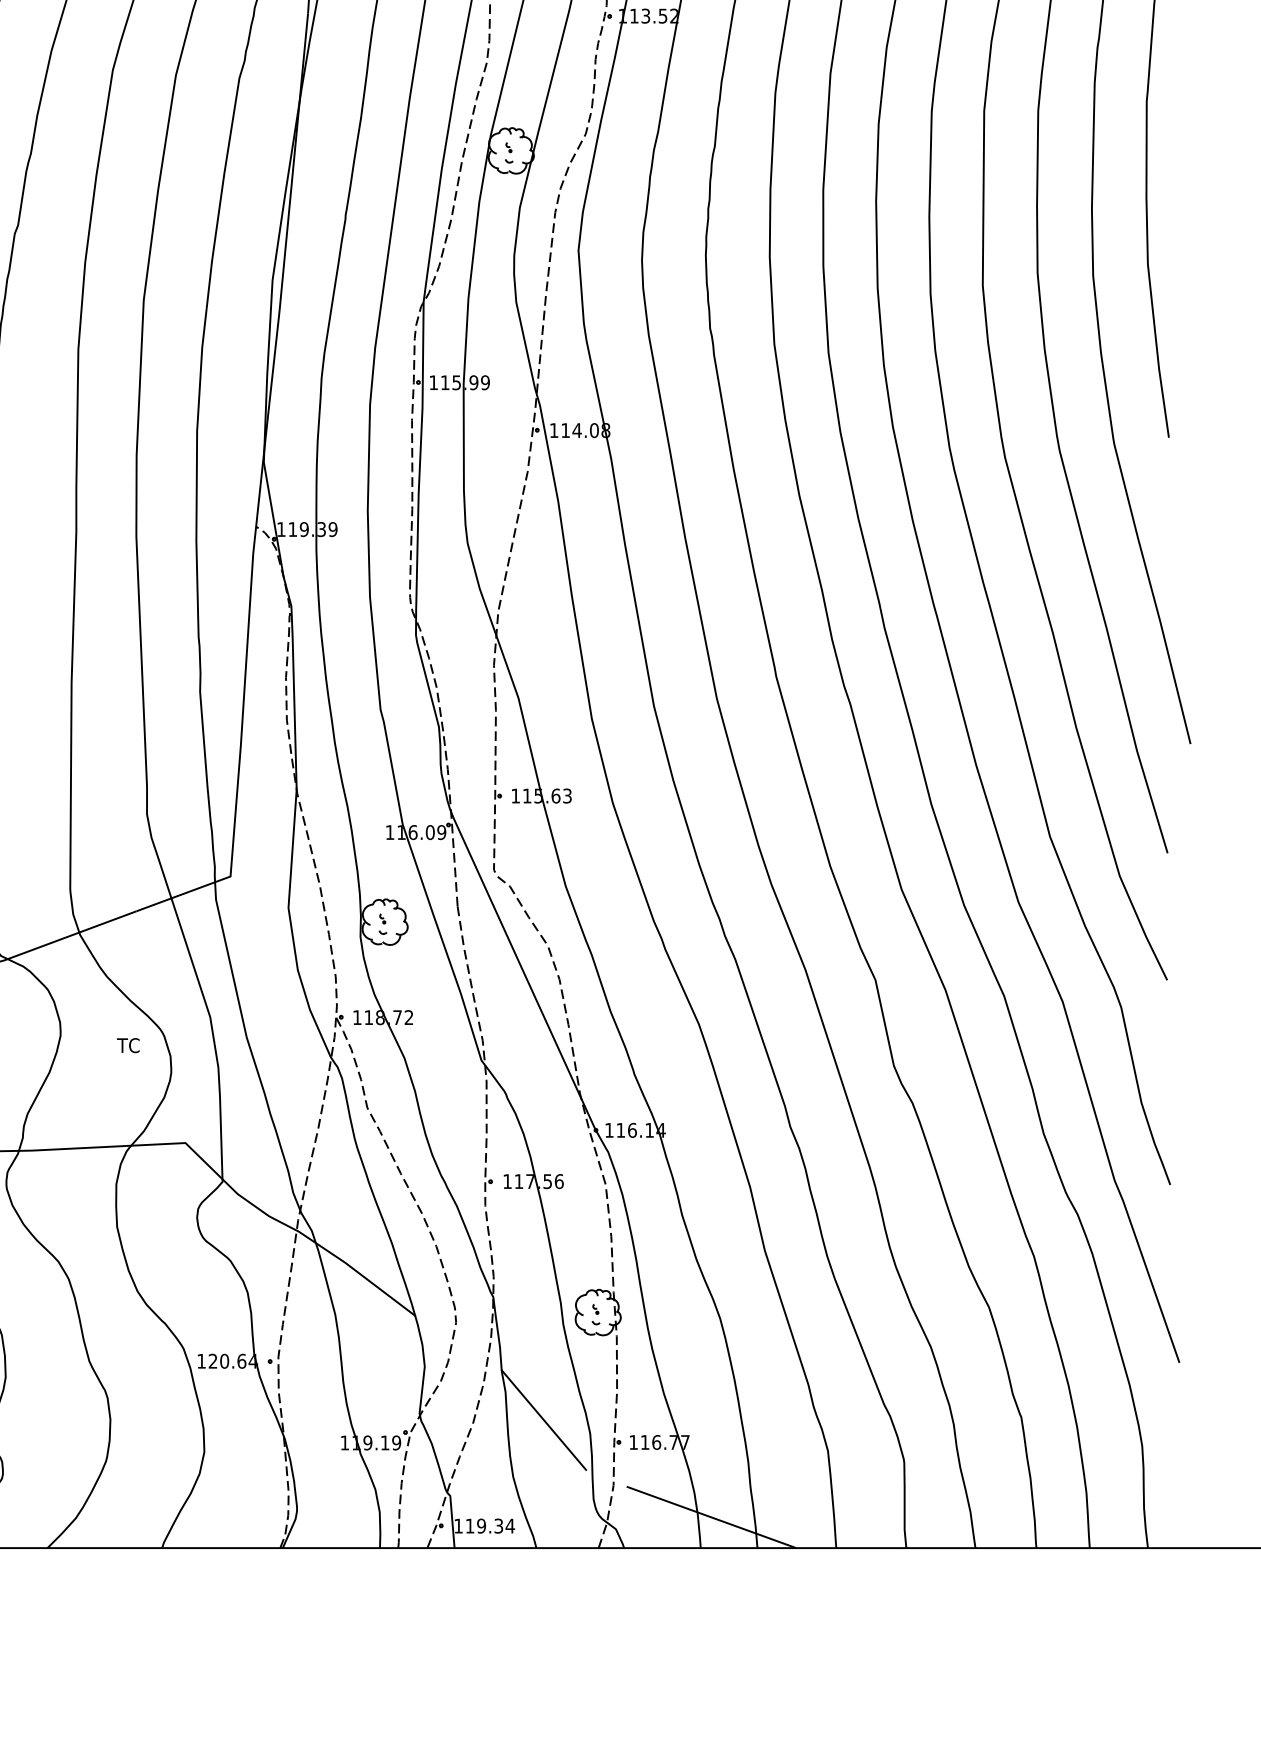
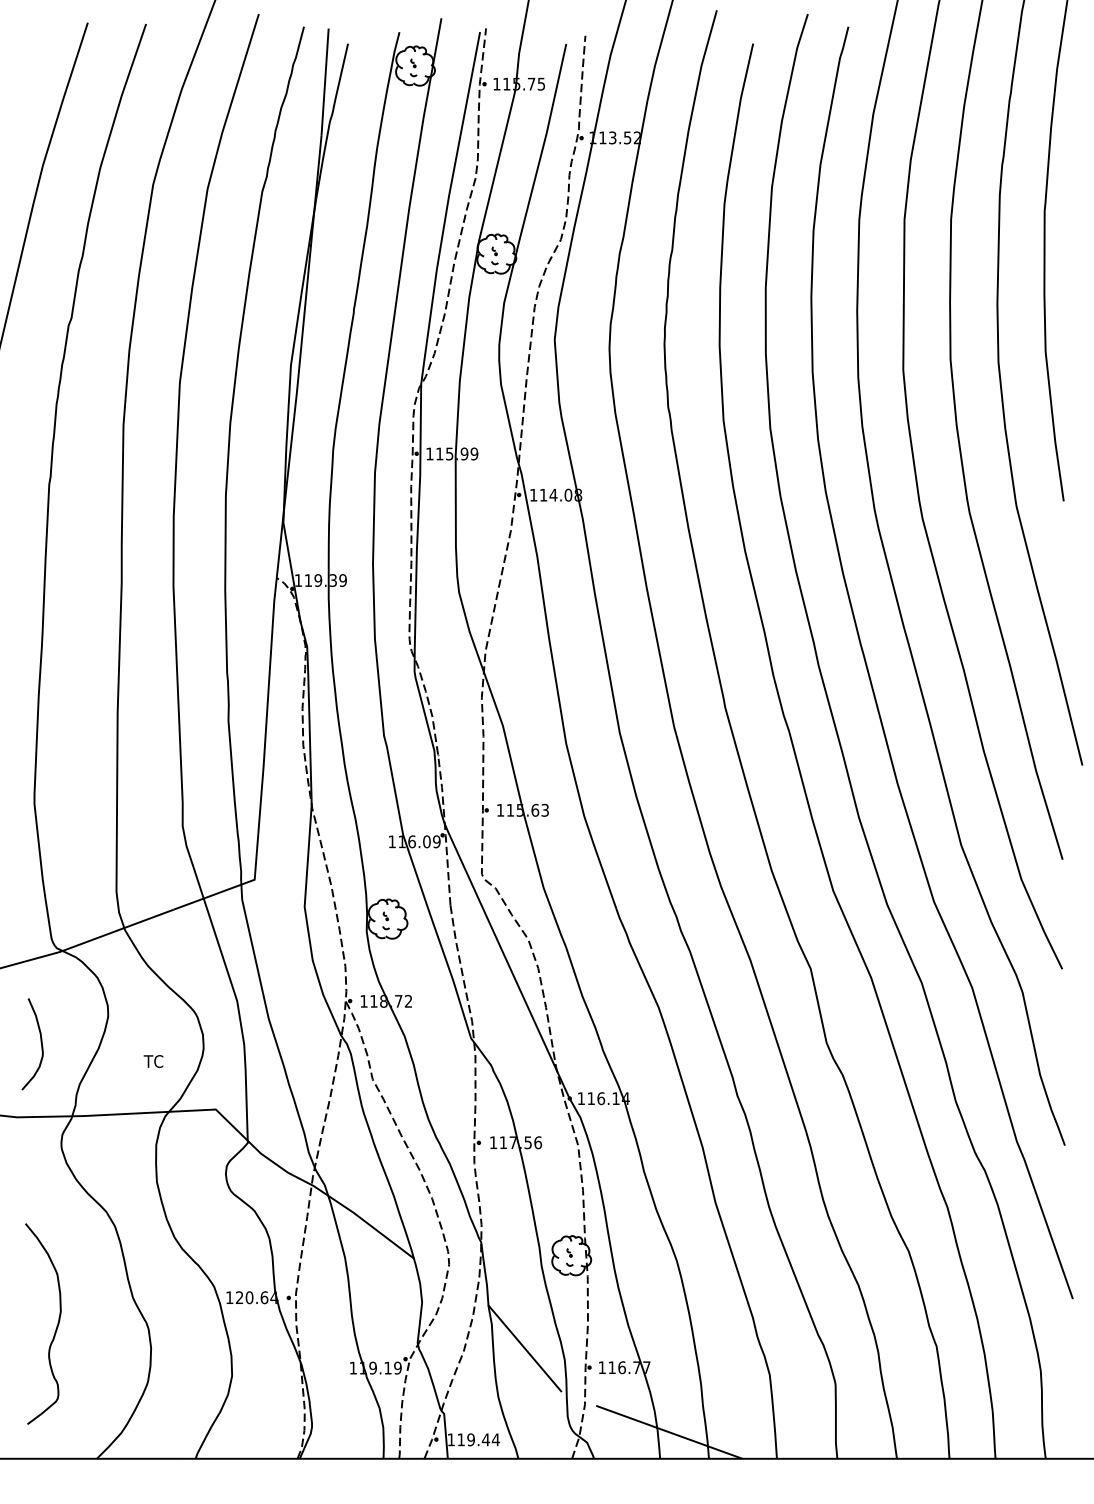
text: (128, 1045) -> (153, 1061), moved
text: (498, 1525) -> (485, 1439), 119.34 -> 119.44

